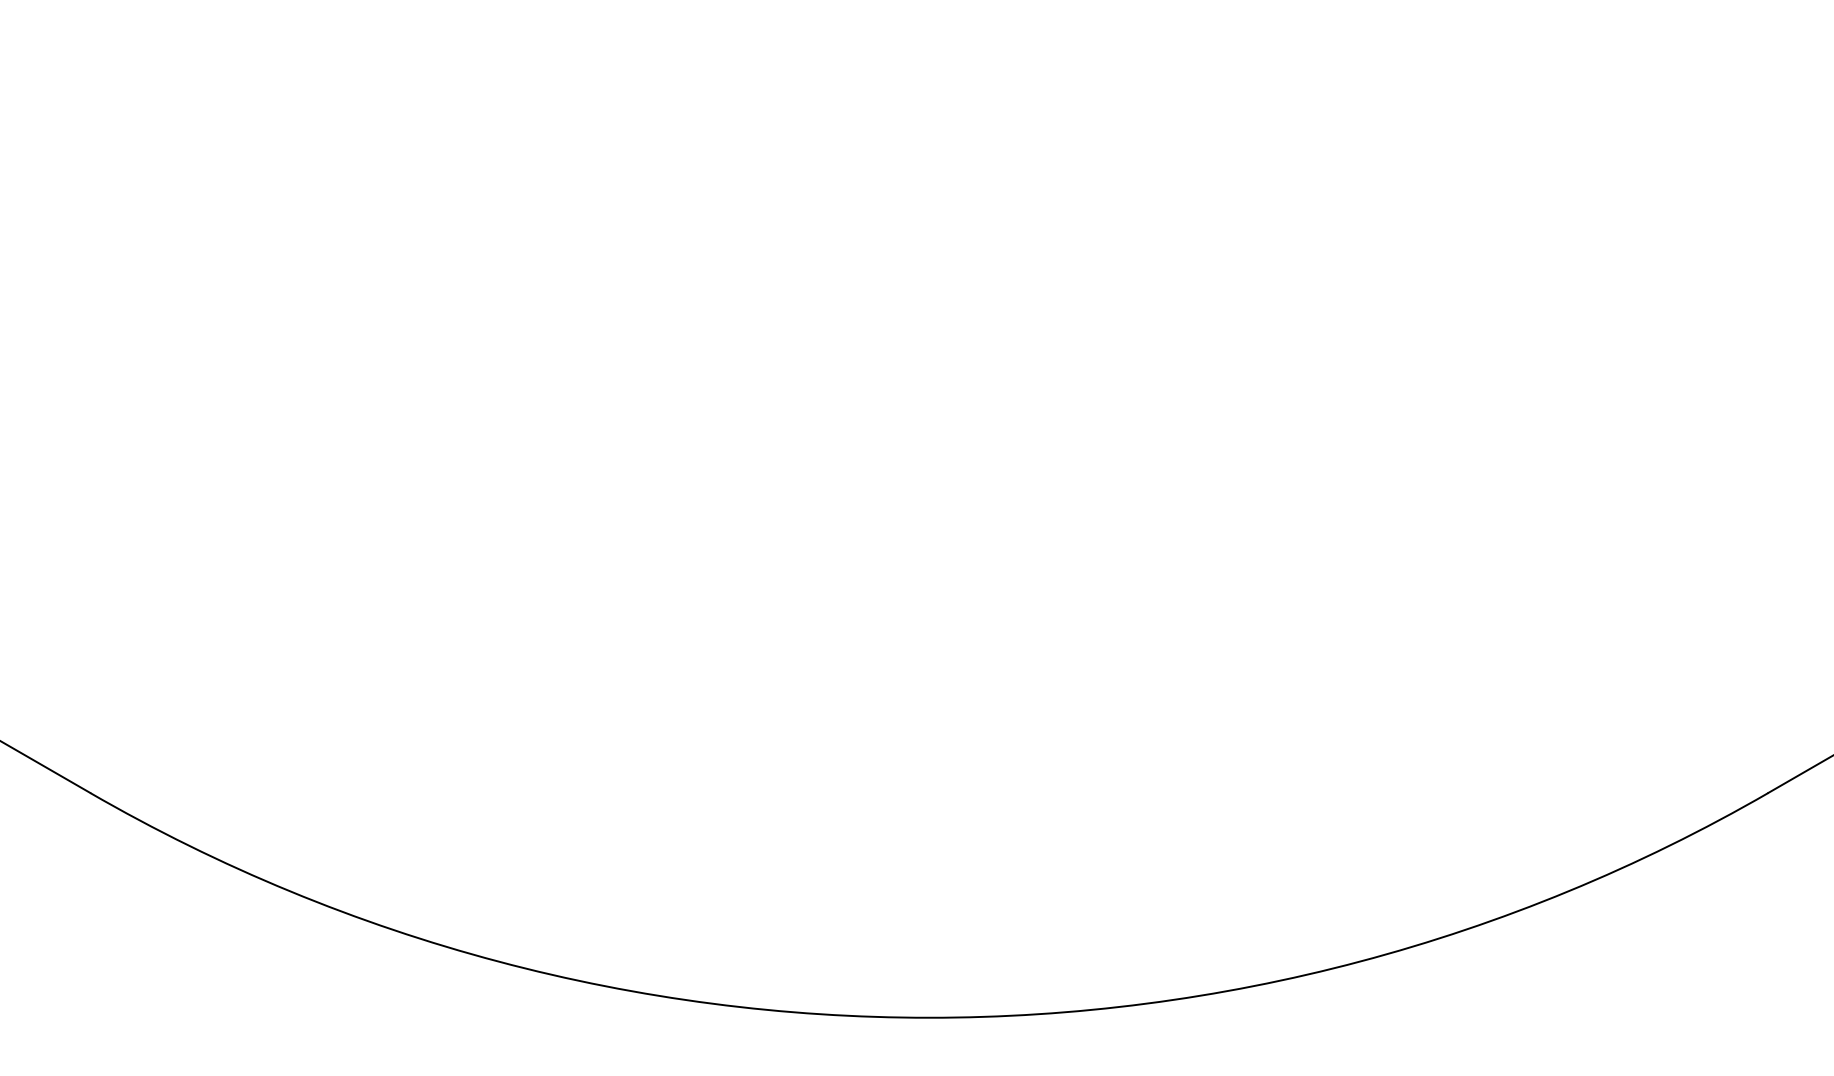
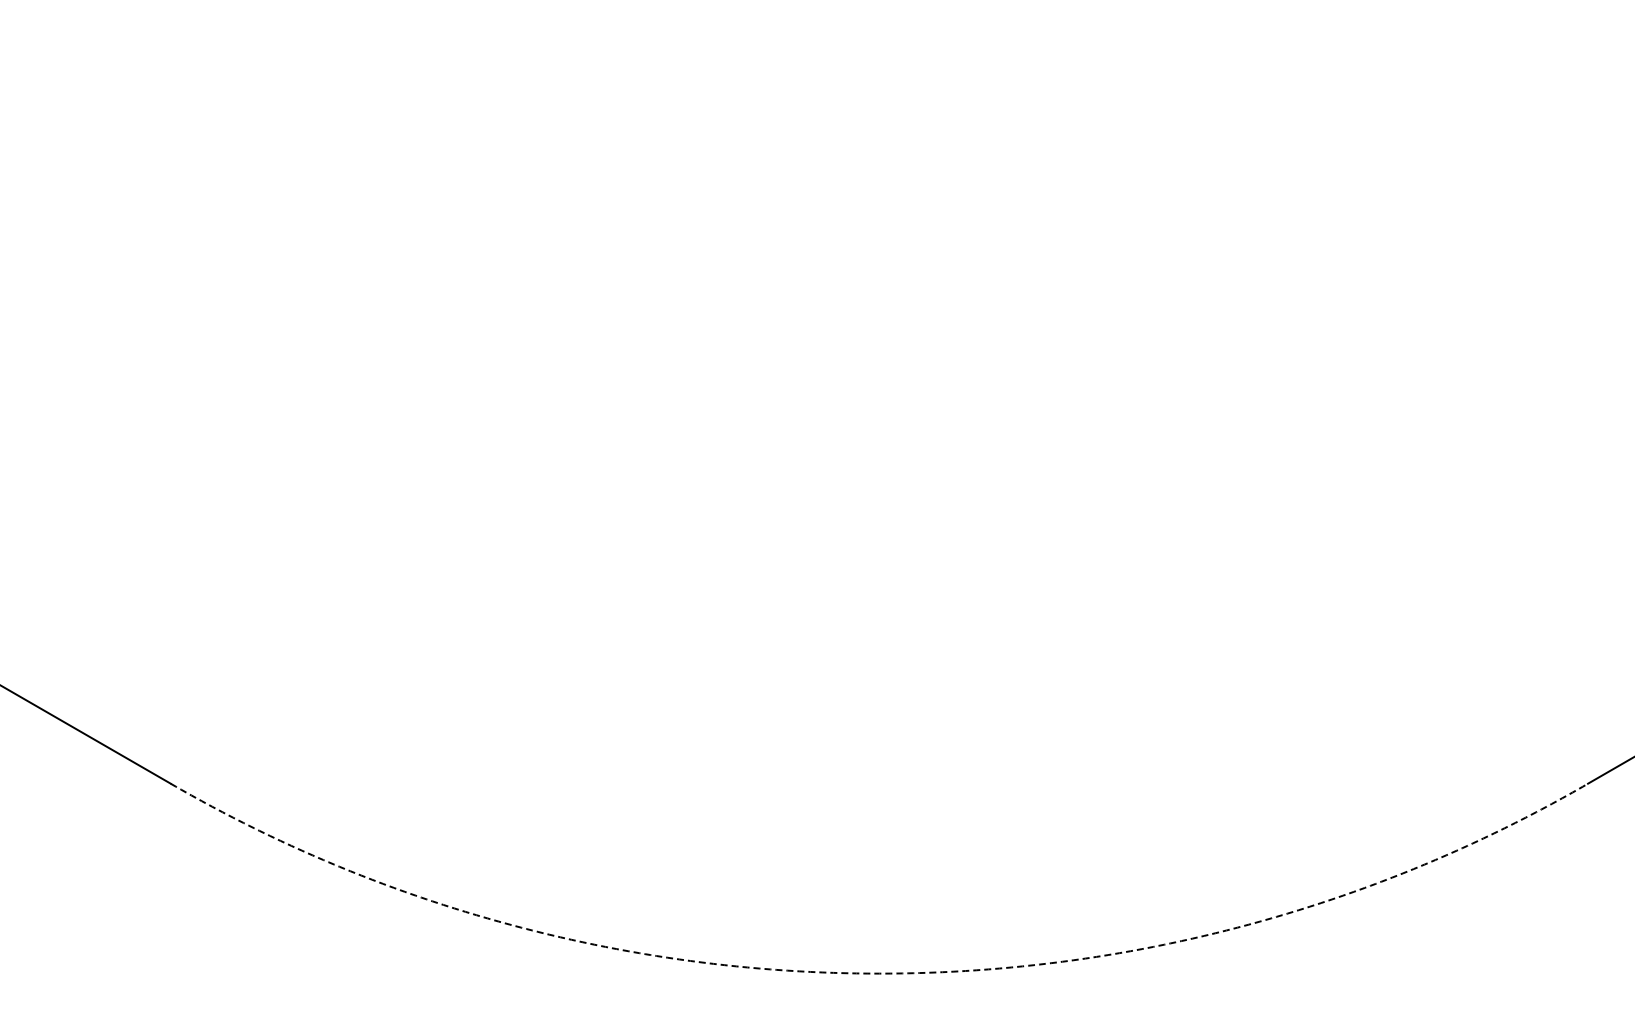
arc: (929, 1017) -> (879, 973), solid -> dashed

